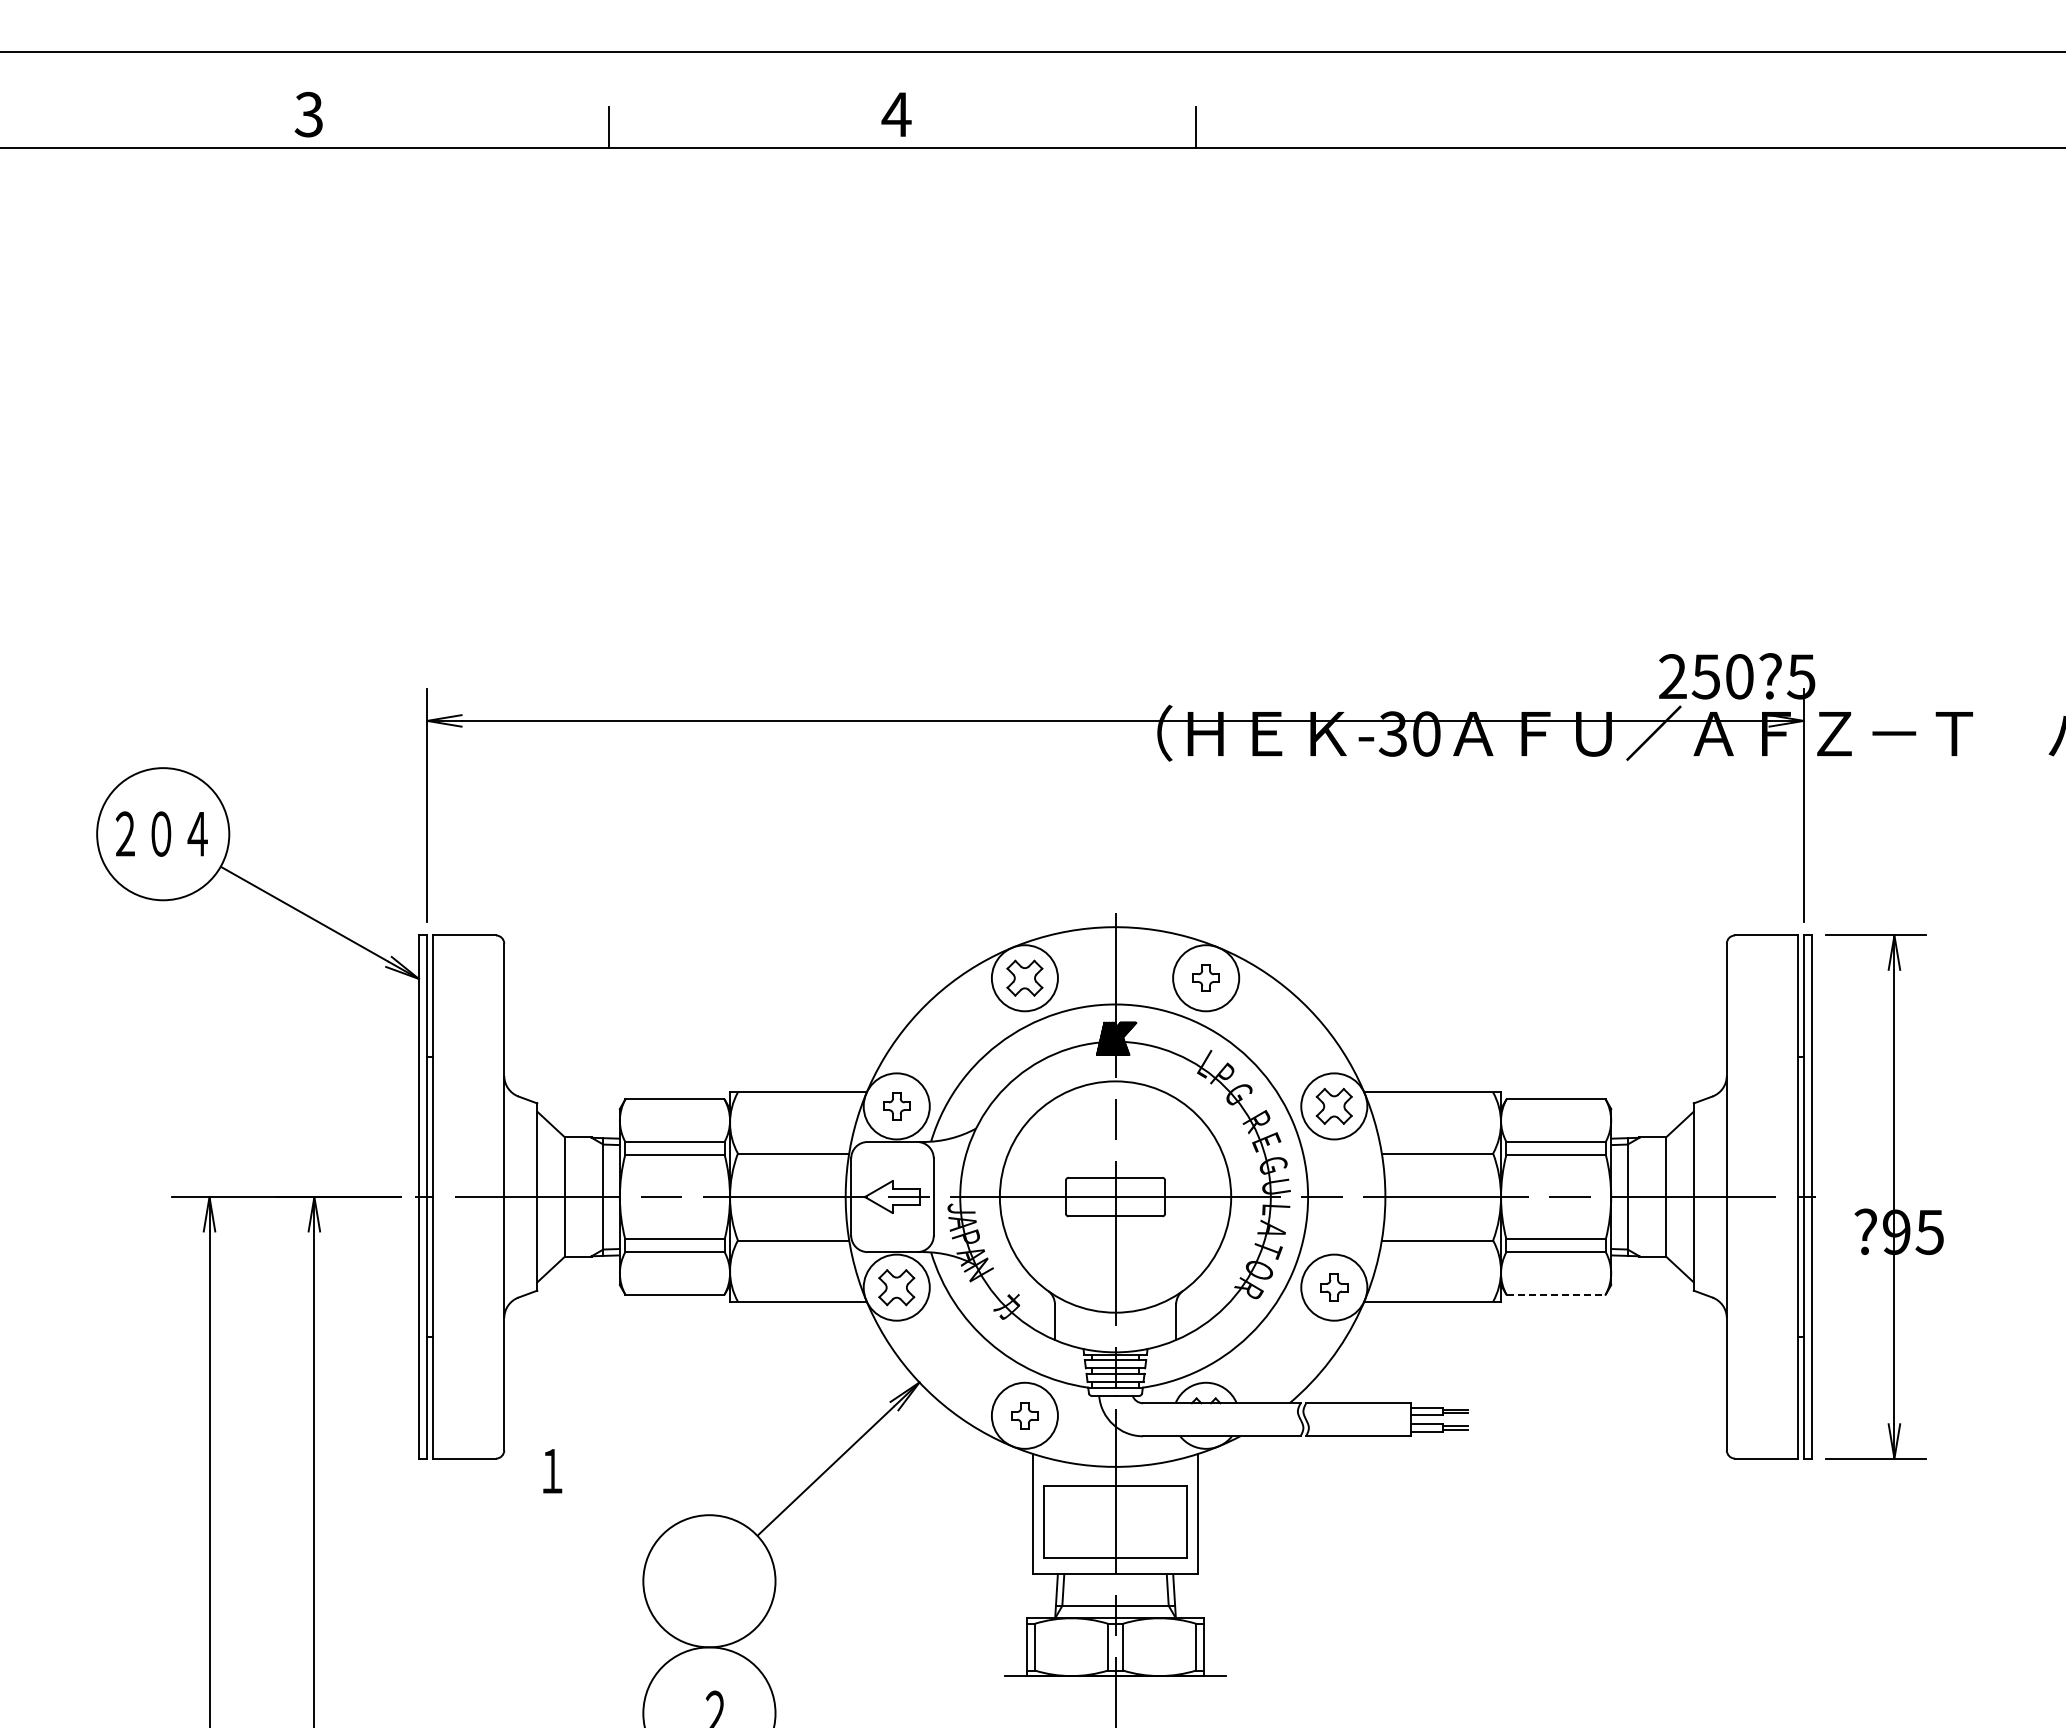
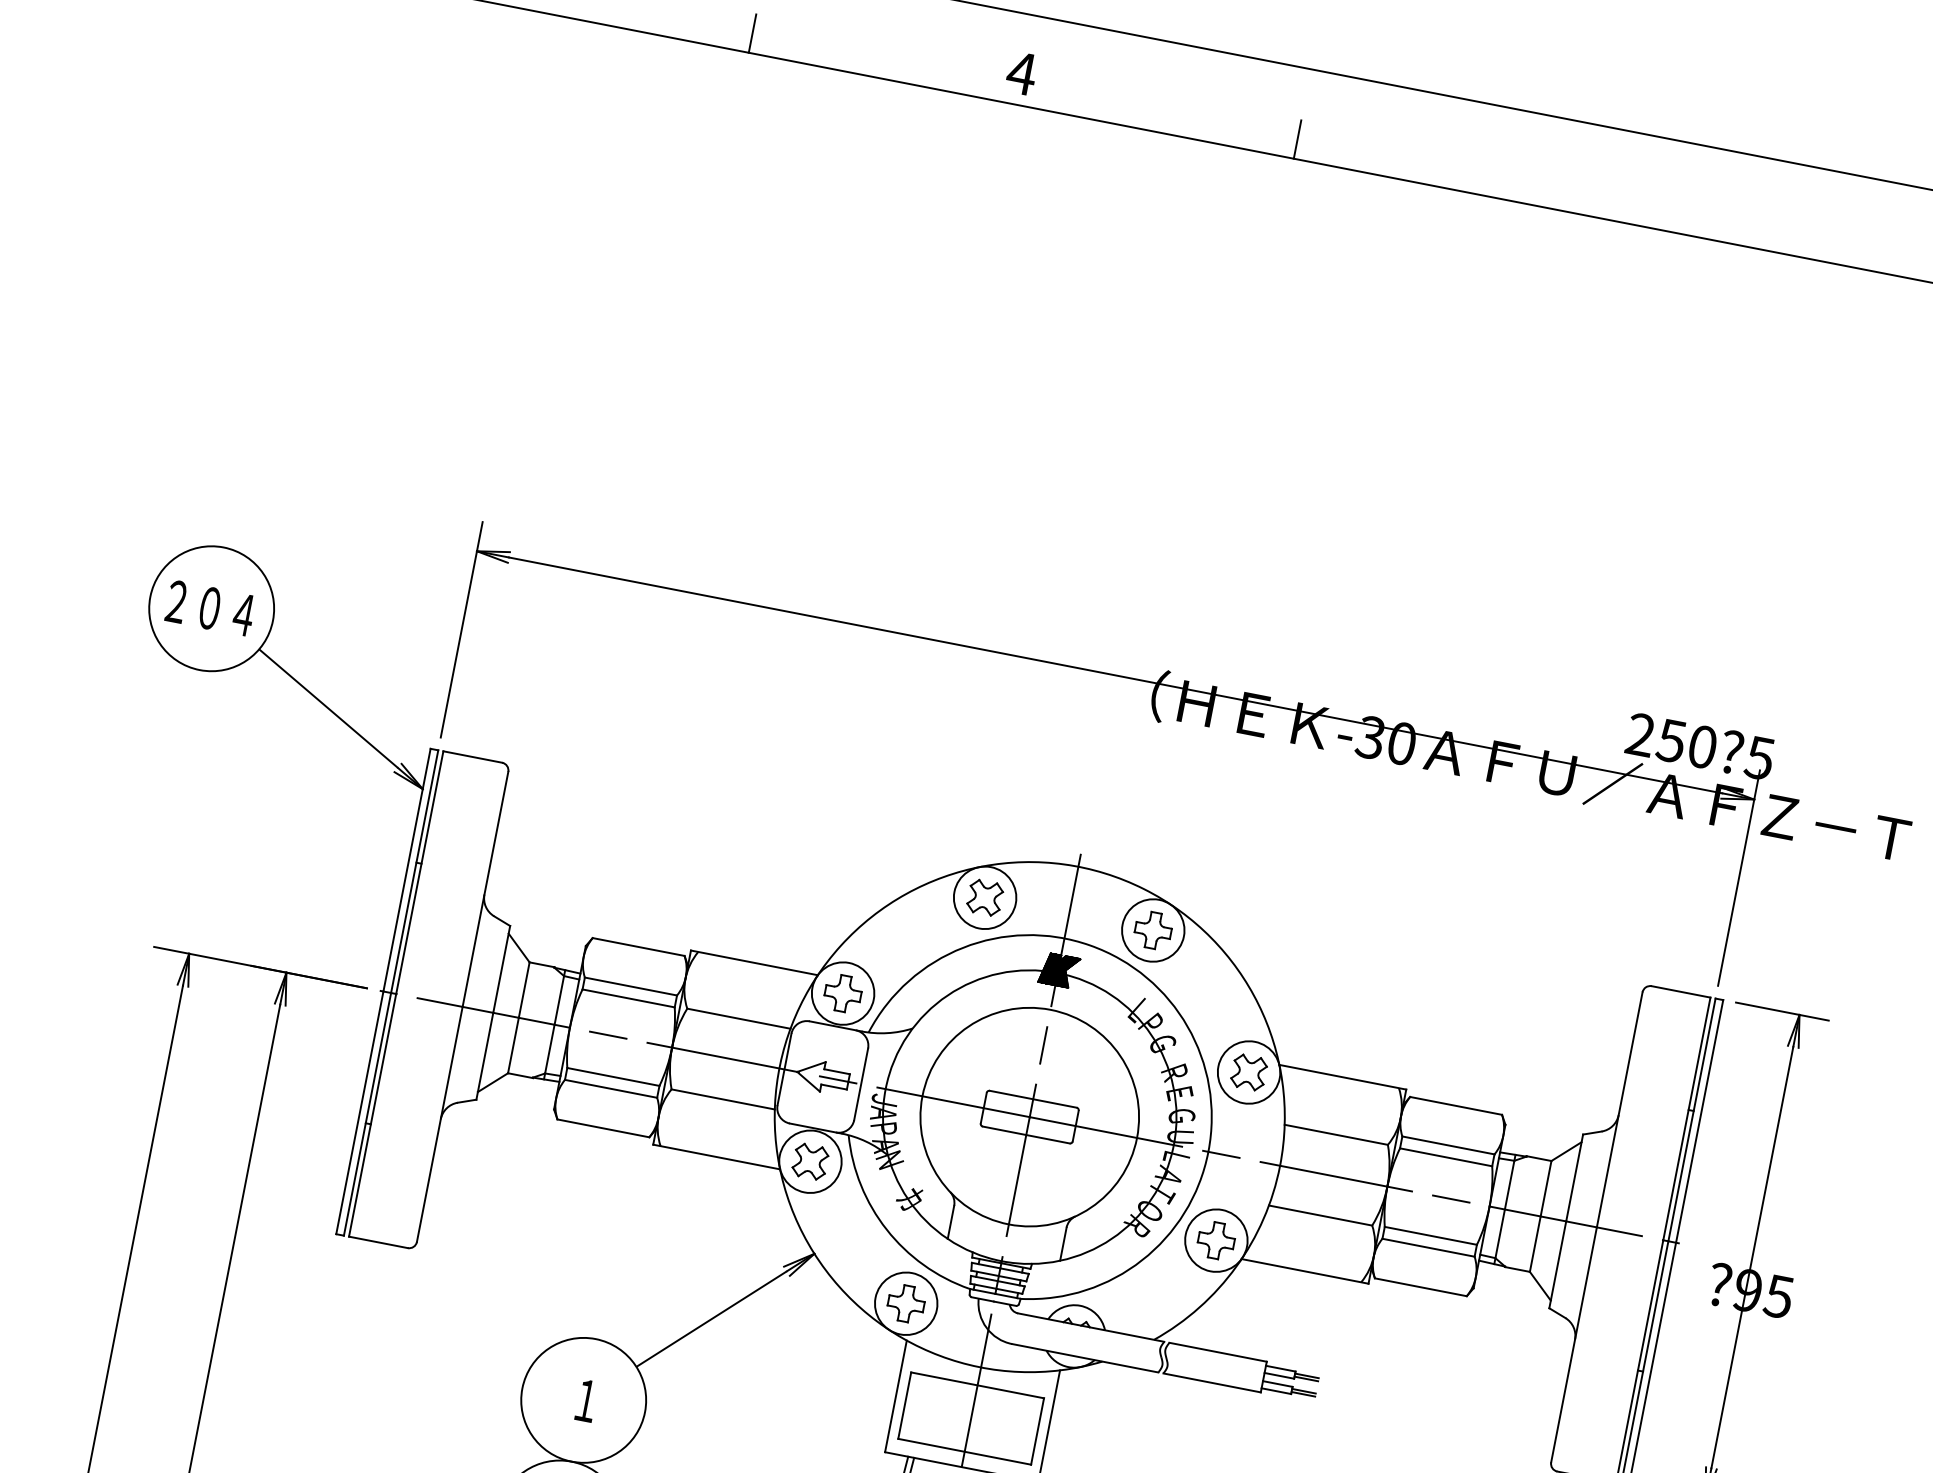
part: (1205, 977) -> (1152, 929), size x1.43
part: (896, 1105) -> (843, 992), size x1.43
part: (1333, 1287) -> (1215, 1240), size x1.43
line: (1556, 1294) -> (1421, 1287), dashed -> solid
part: (1024, 1415) -> (905, 1303), size x1.43
text: (552, 1471) -> (586, 1401), moved

